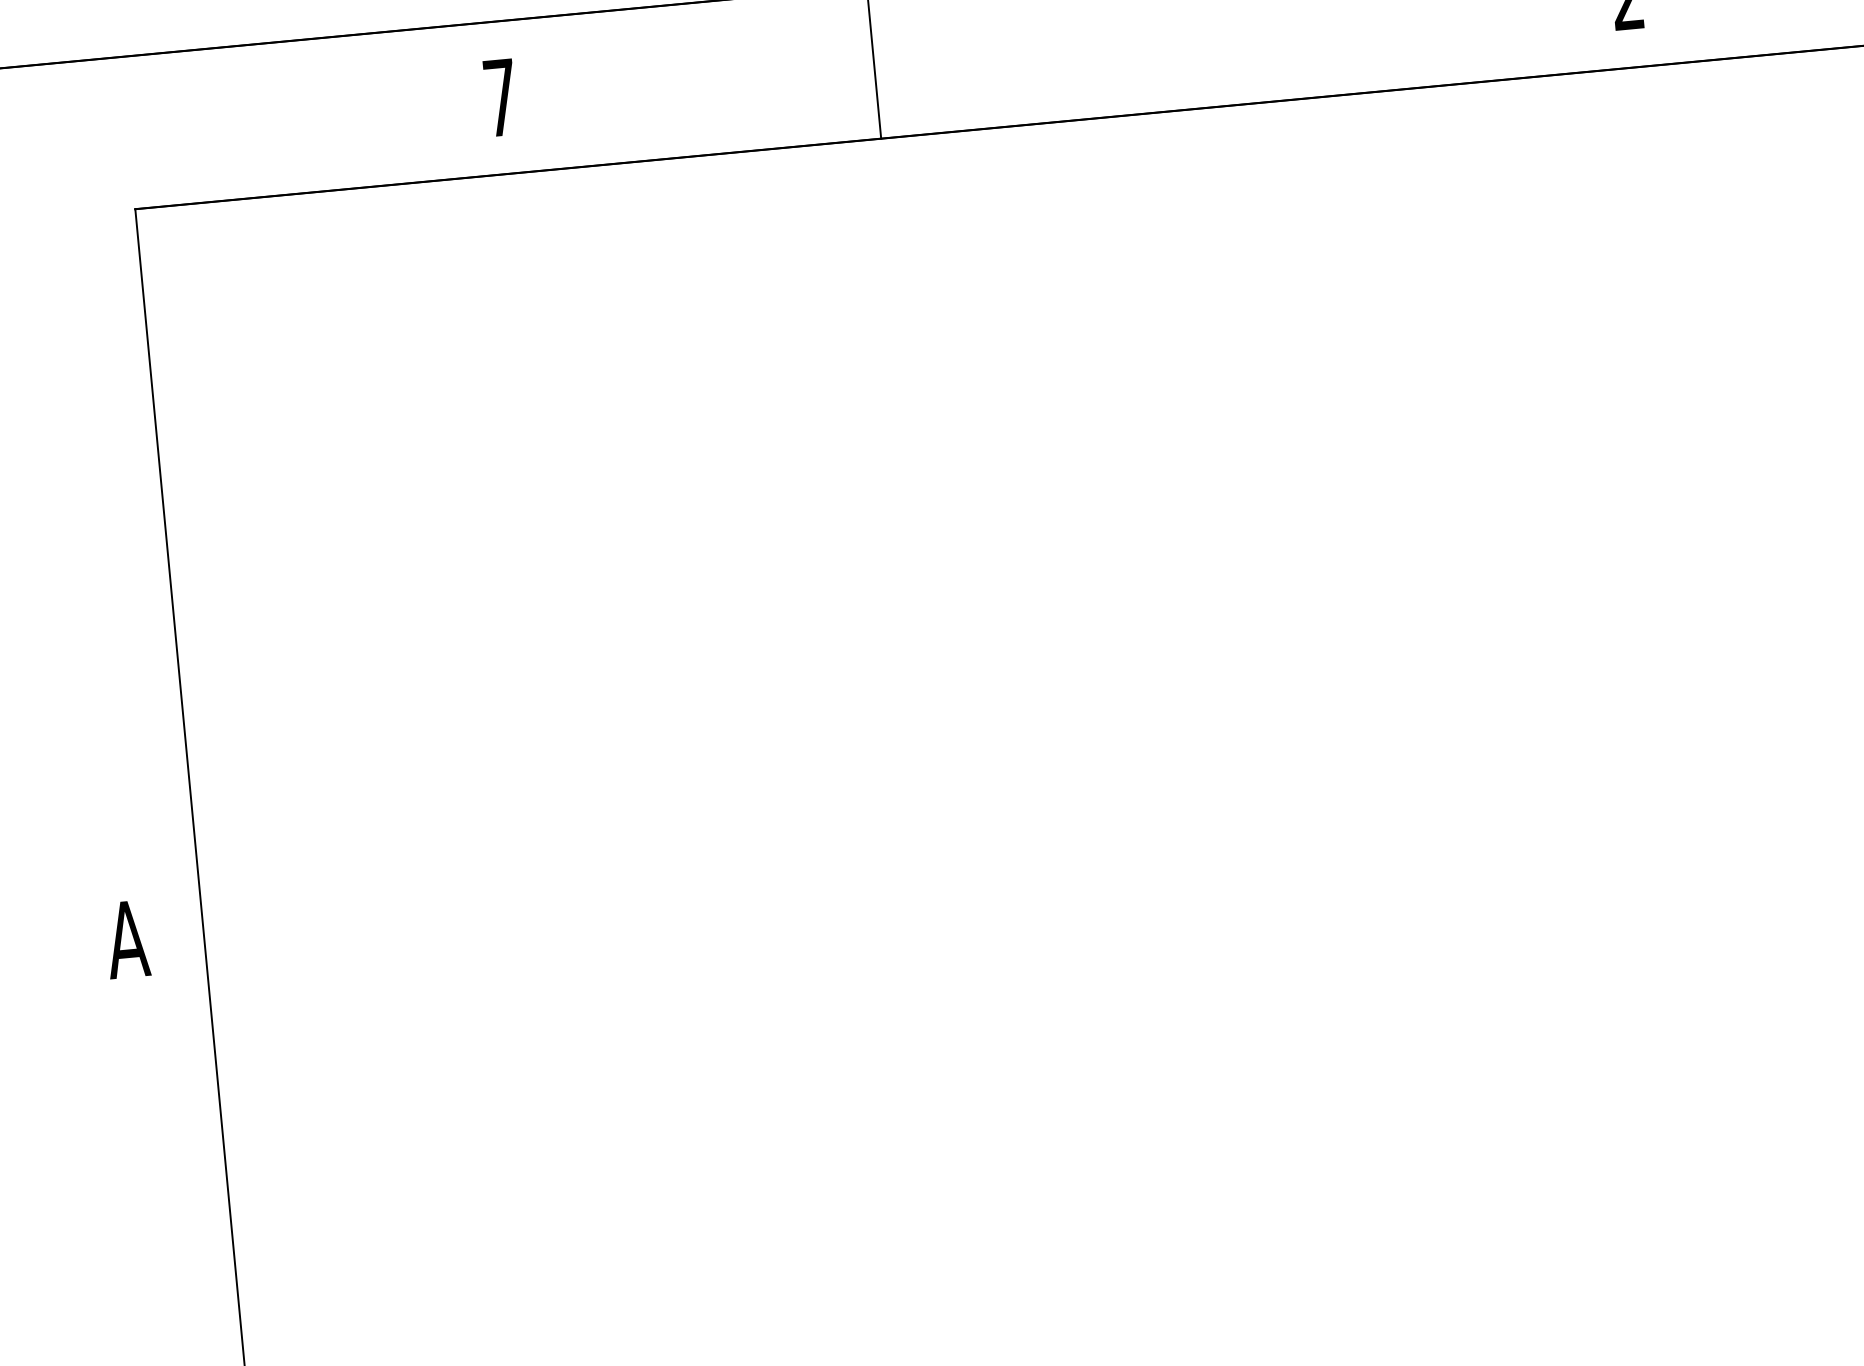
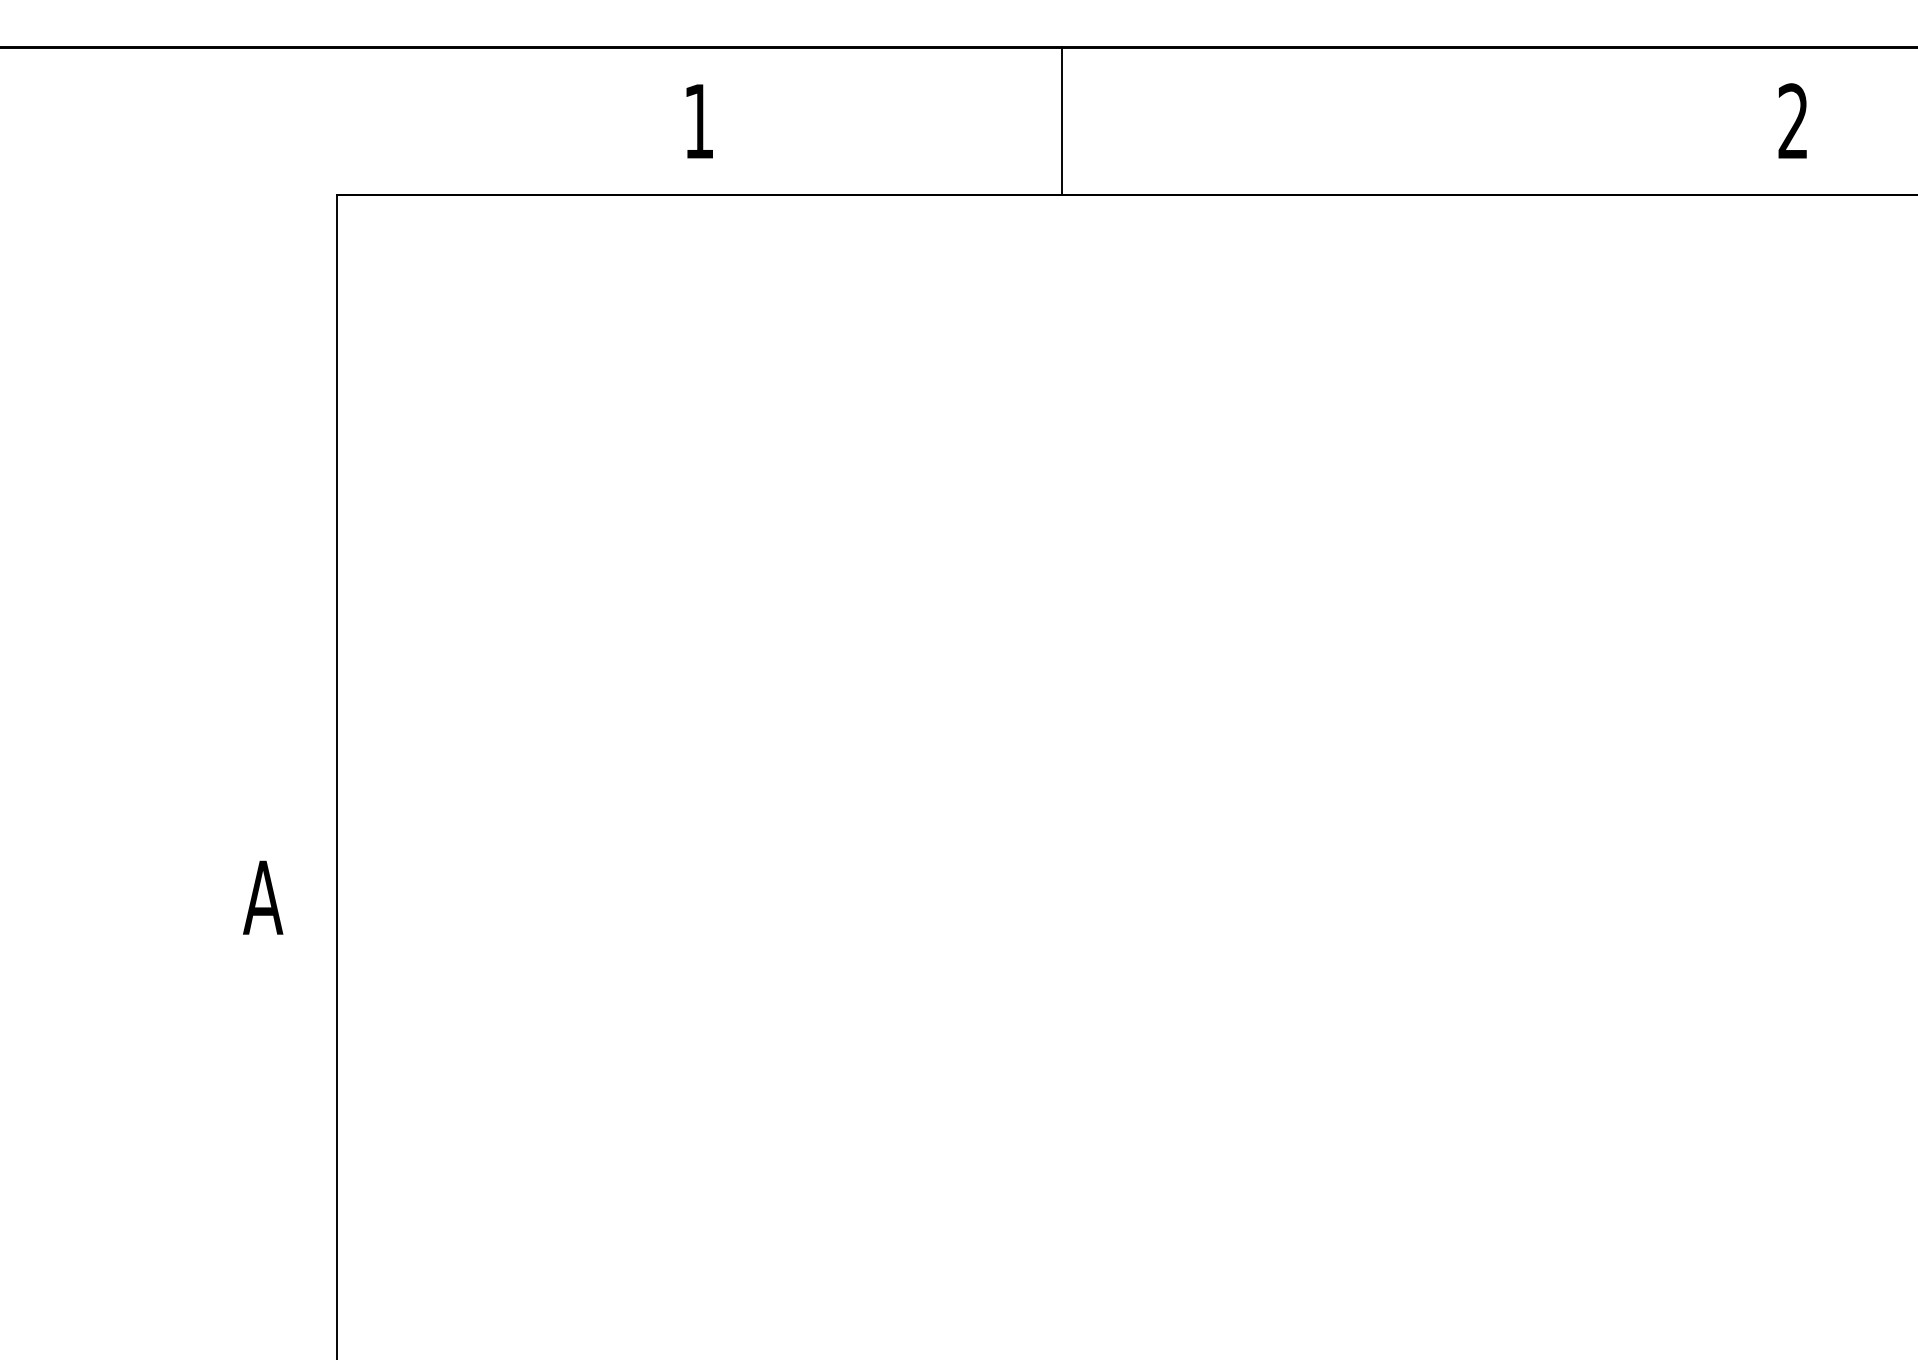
text: (500, 97) -> (698, 121), 7 -> 1

